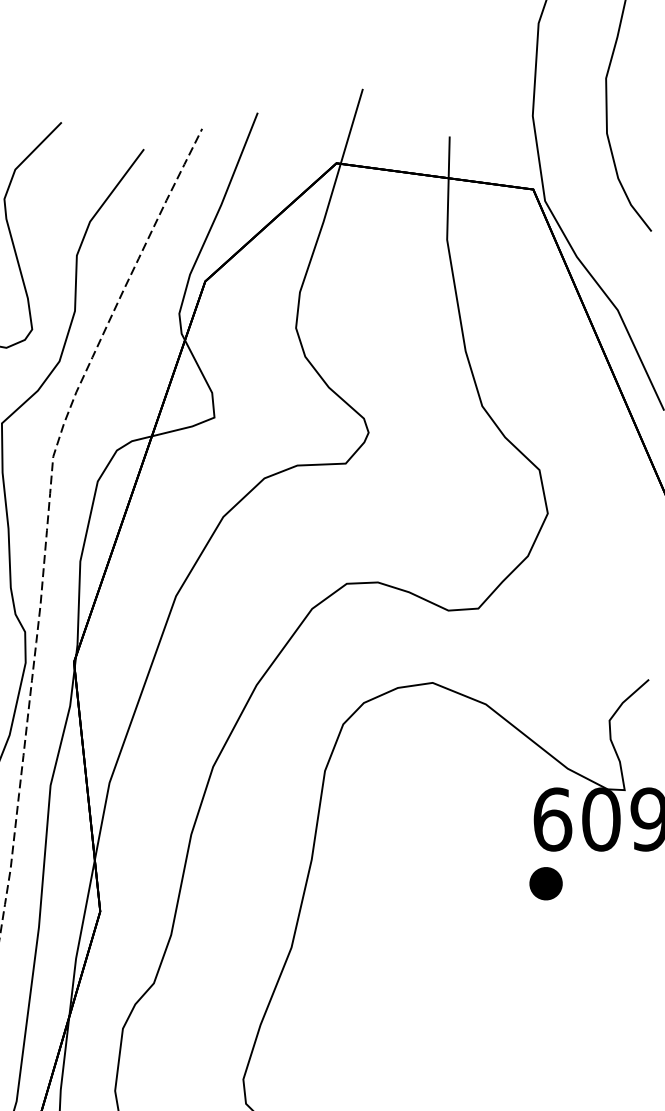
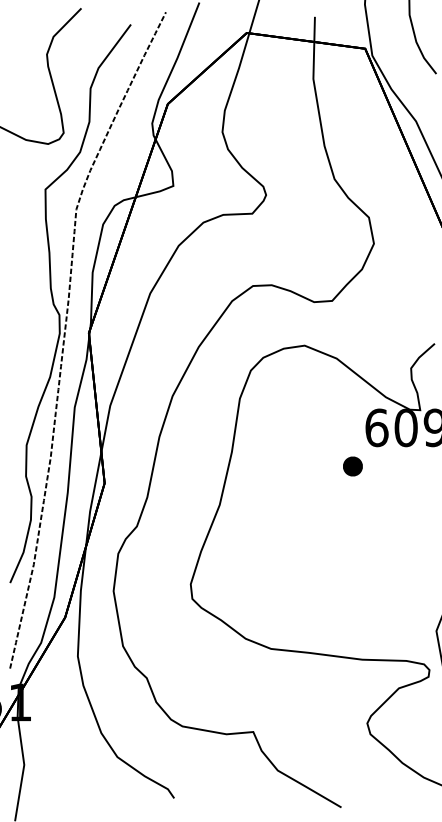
part: (545, 883) -> (352, 466), moved

